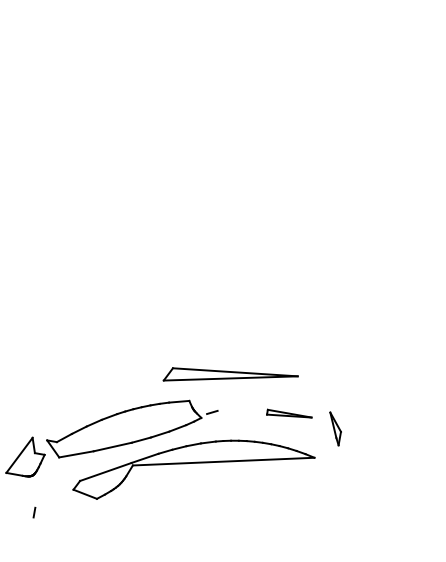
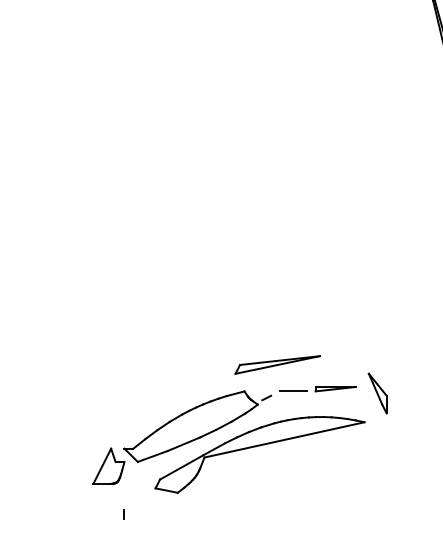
part: (230, 377) -> (277, 364), size x0.71
line: (242, 410) -> (293, 391), added
part: (334, 428) -> (377, 393), size x1.43

